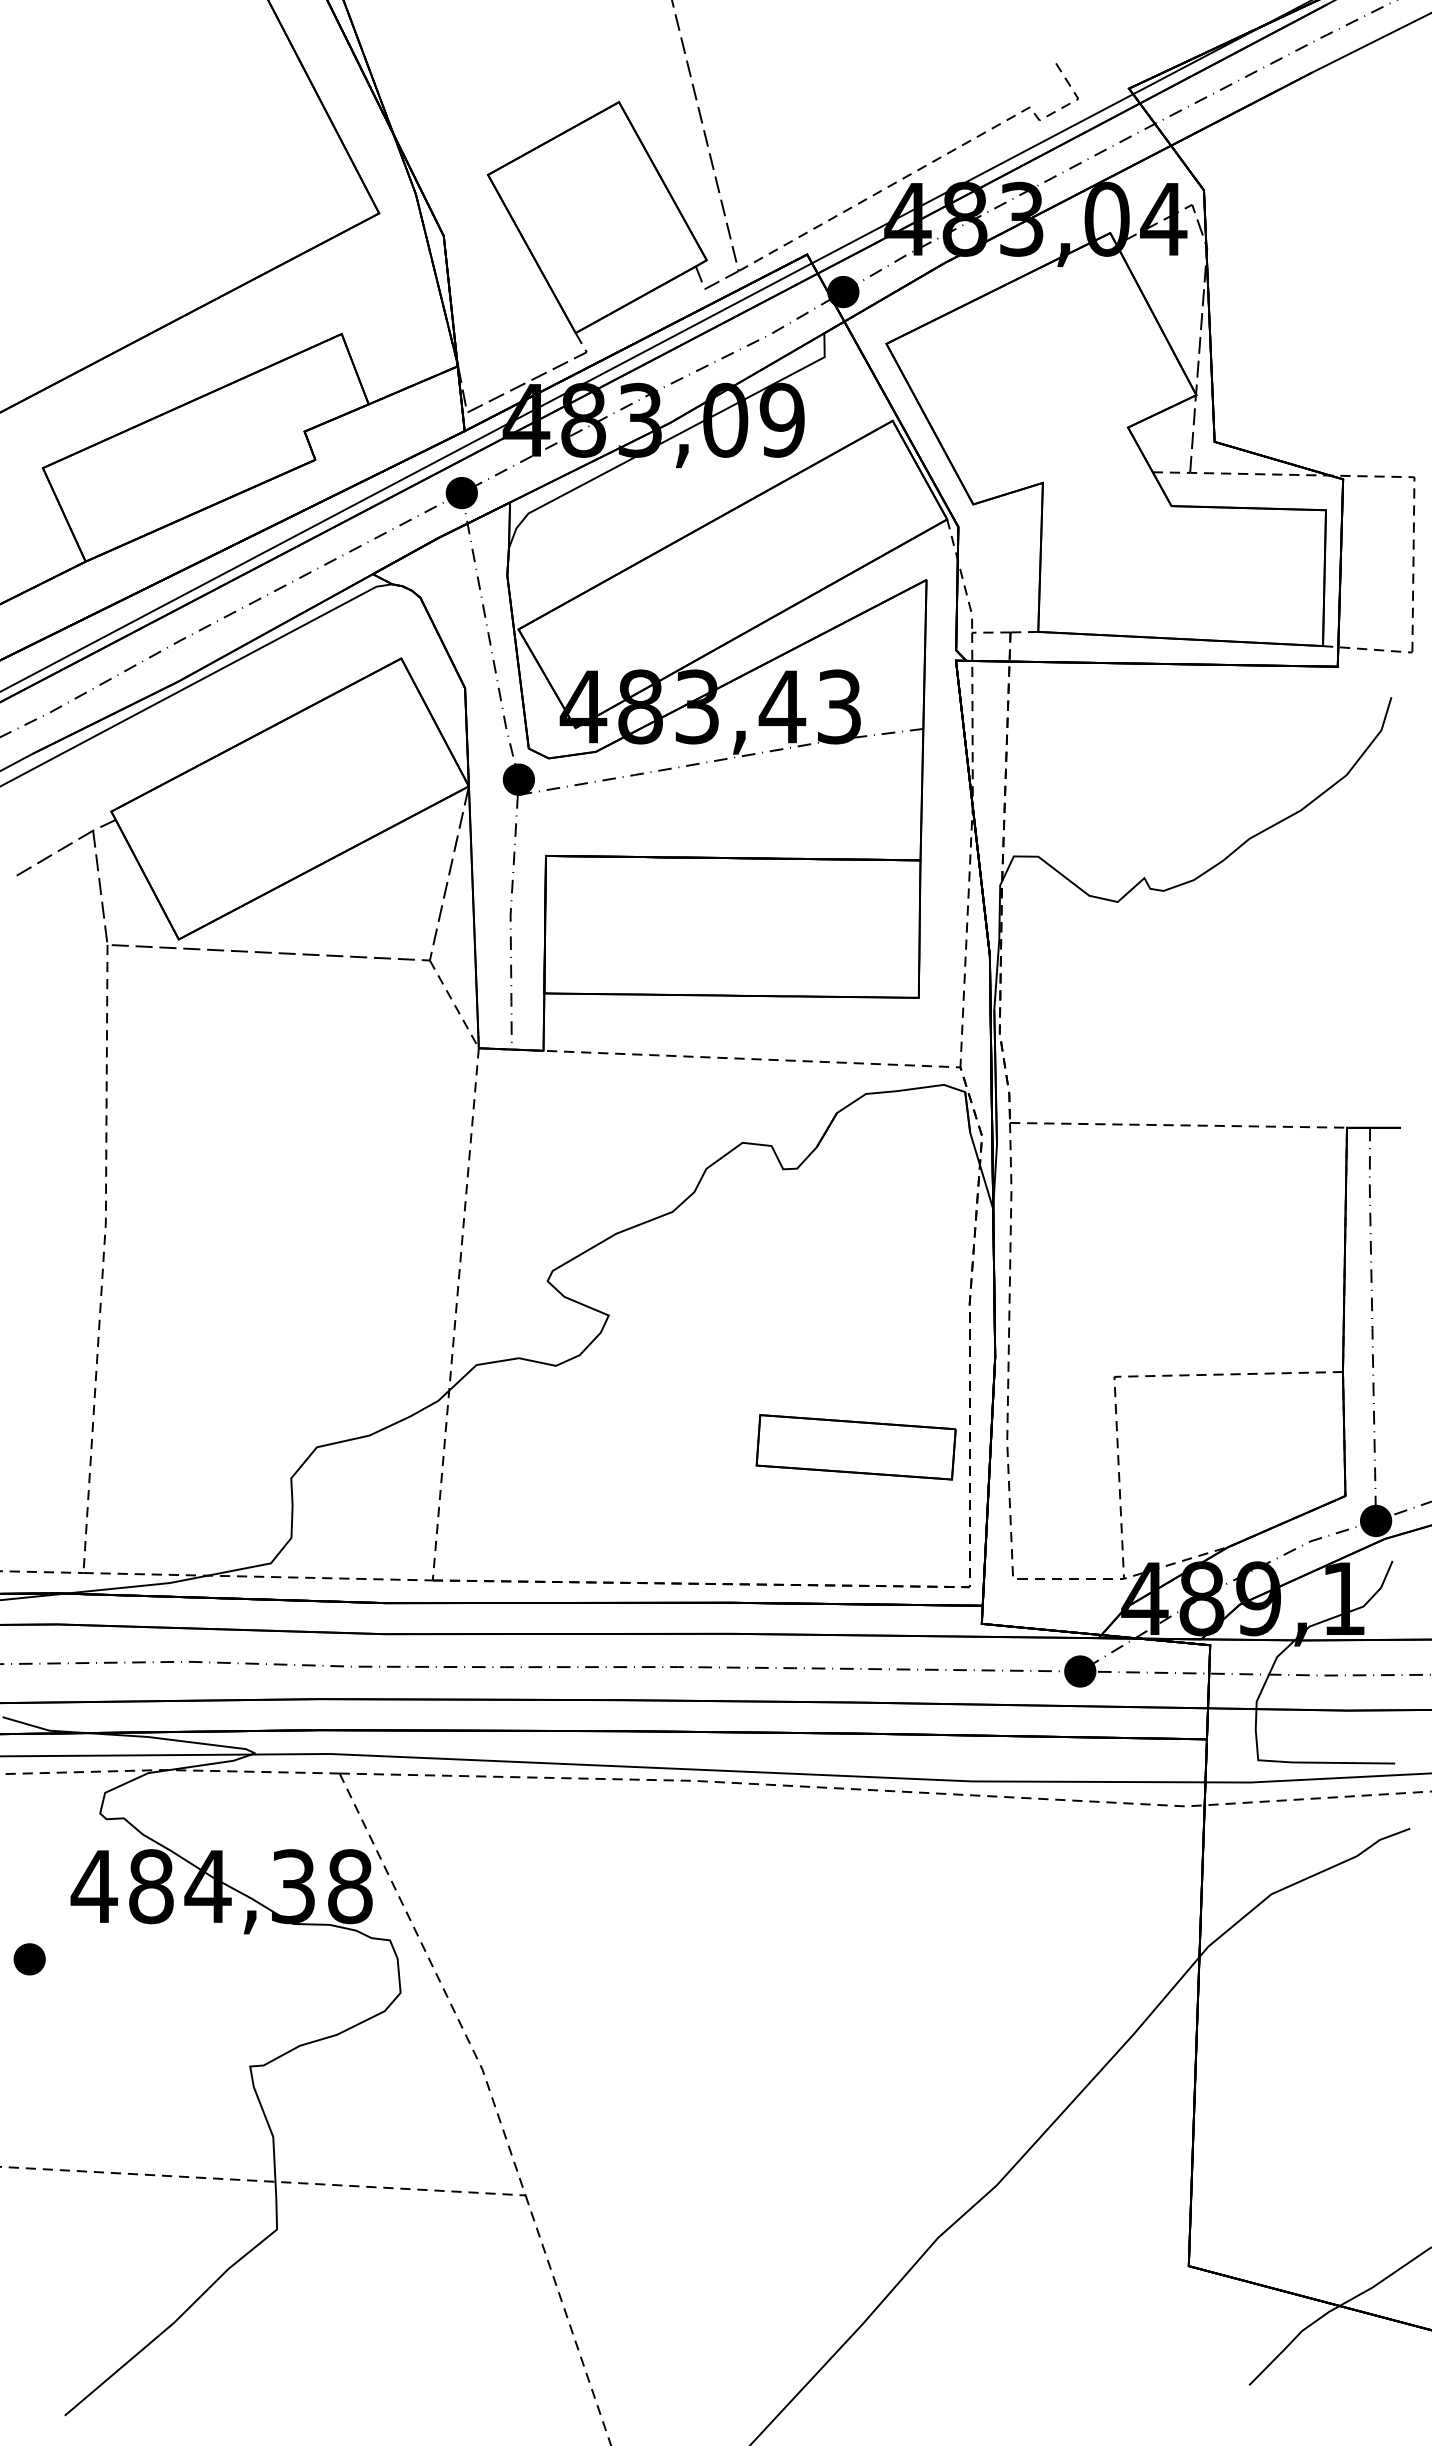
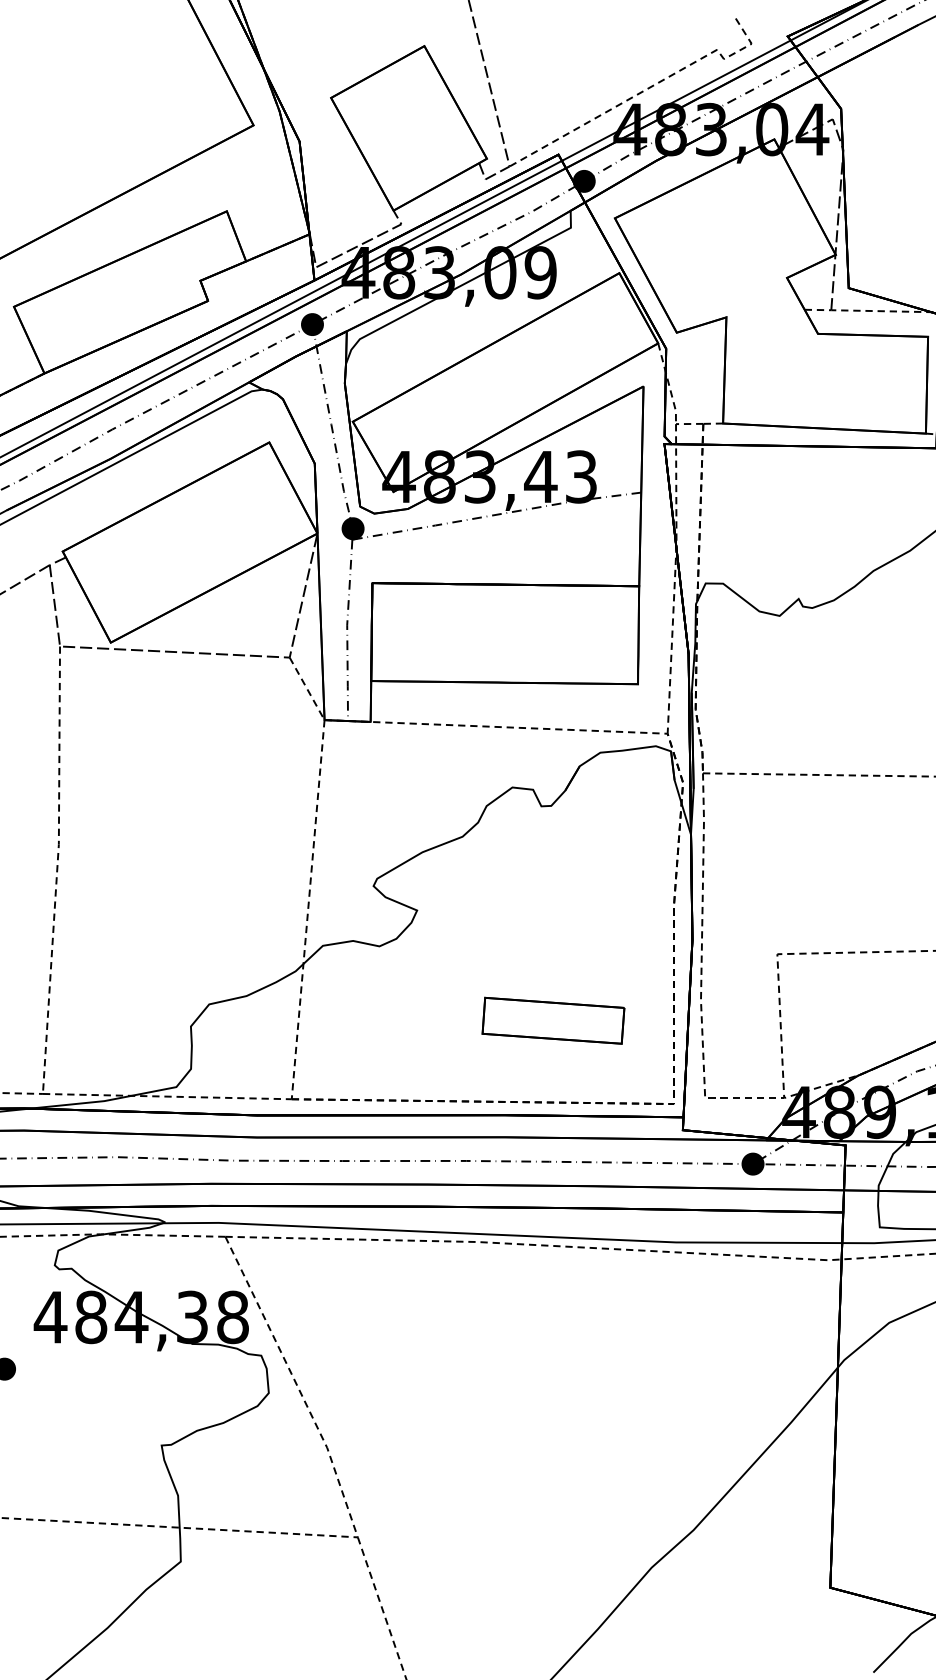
part: (855, 1447) -> (553, 1020), moved

